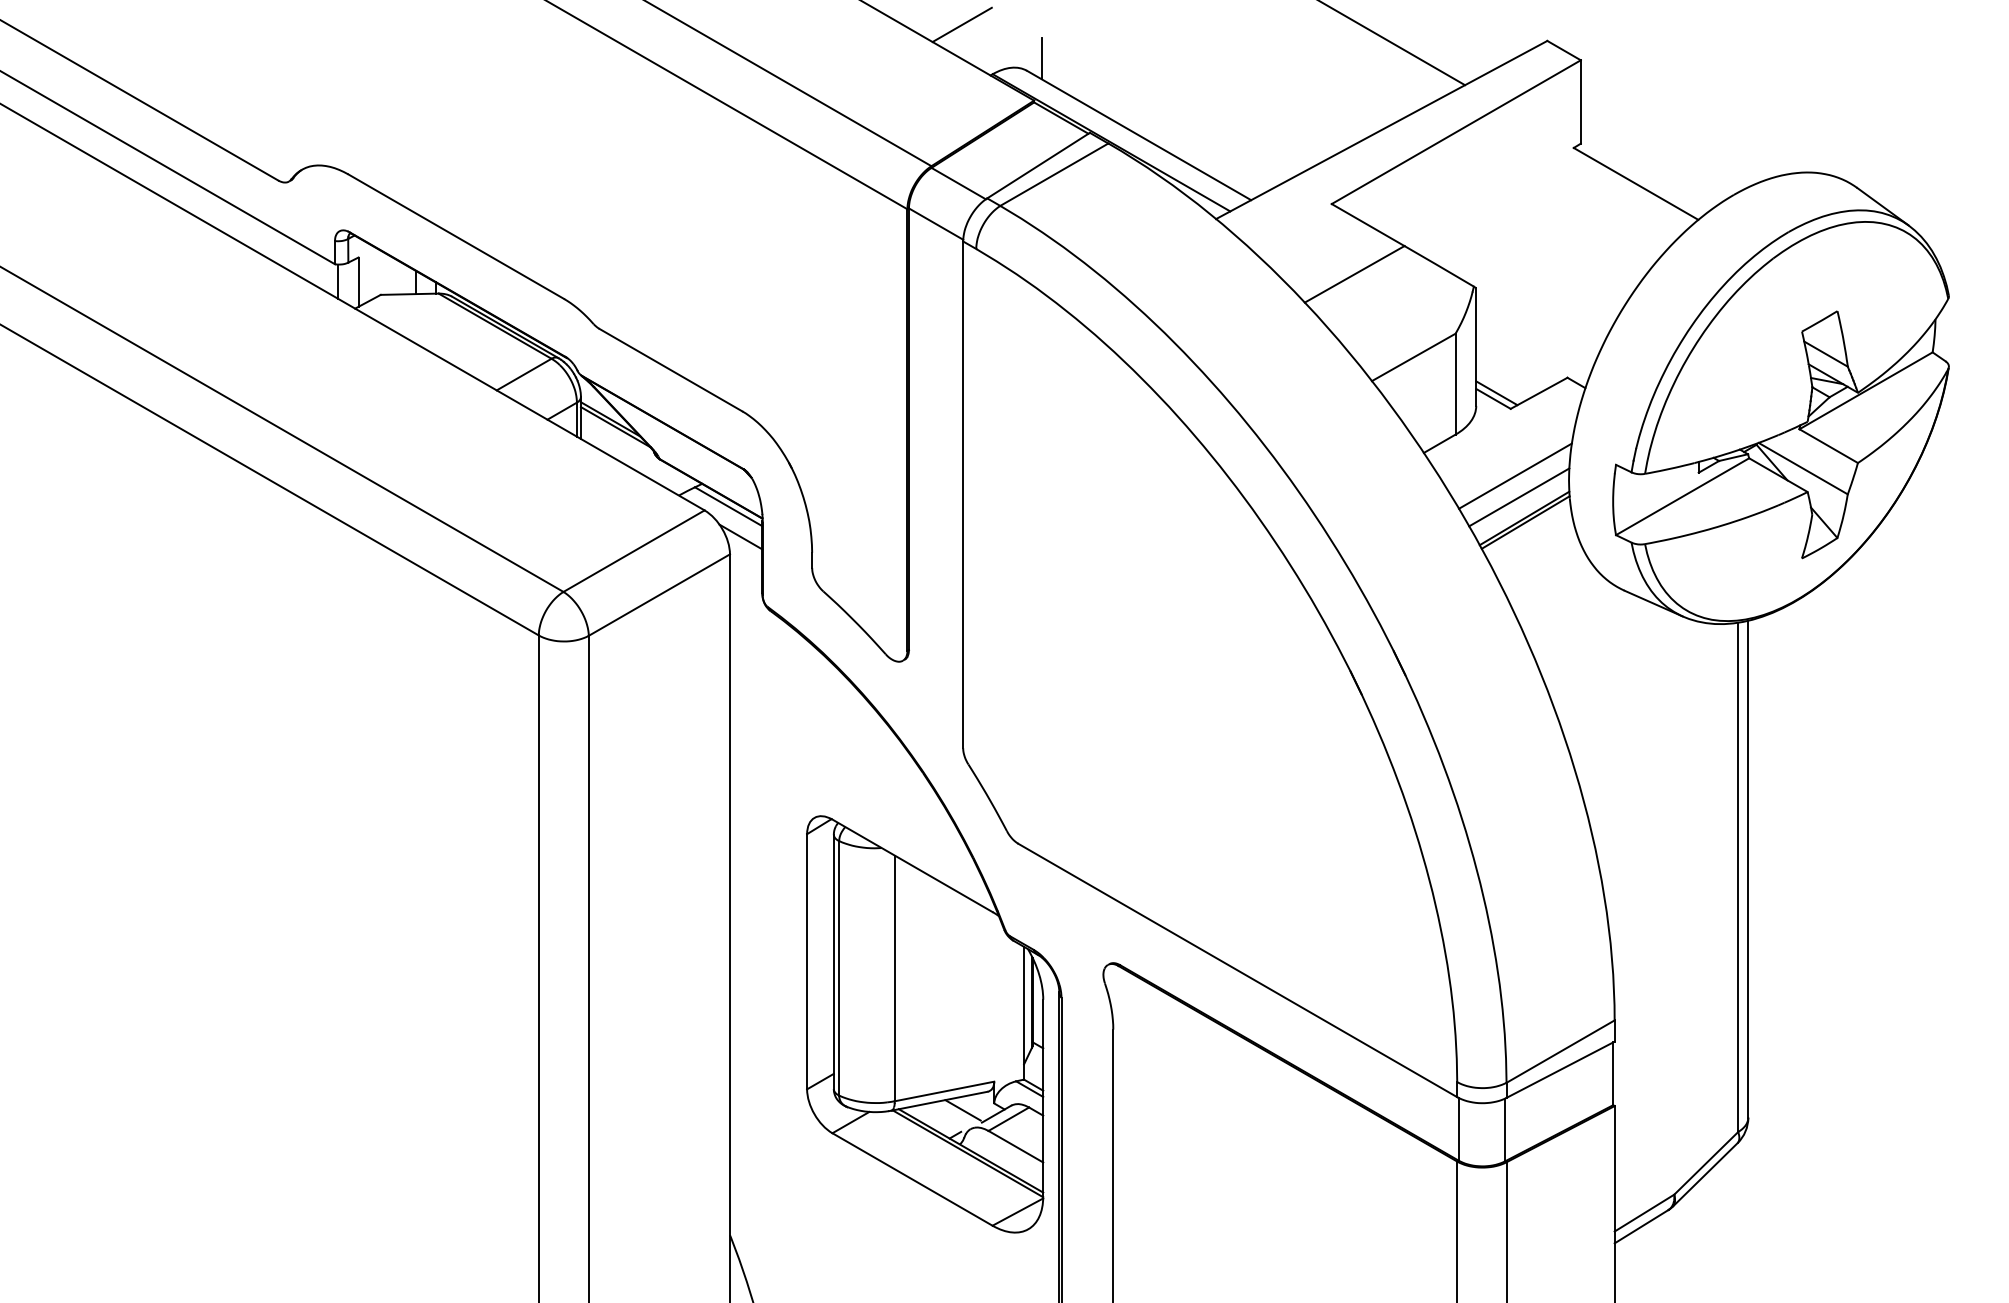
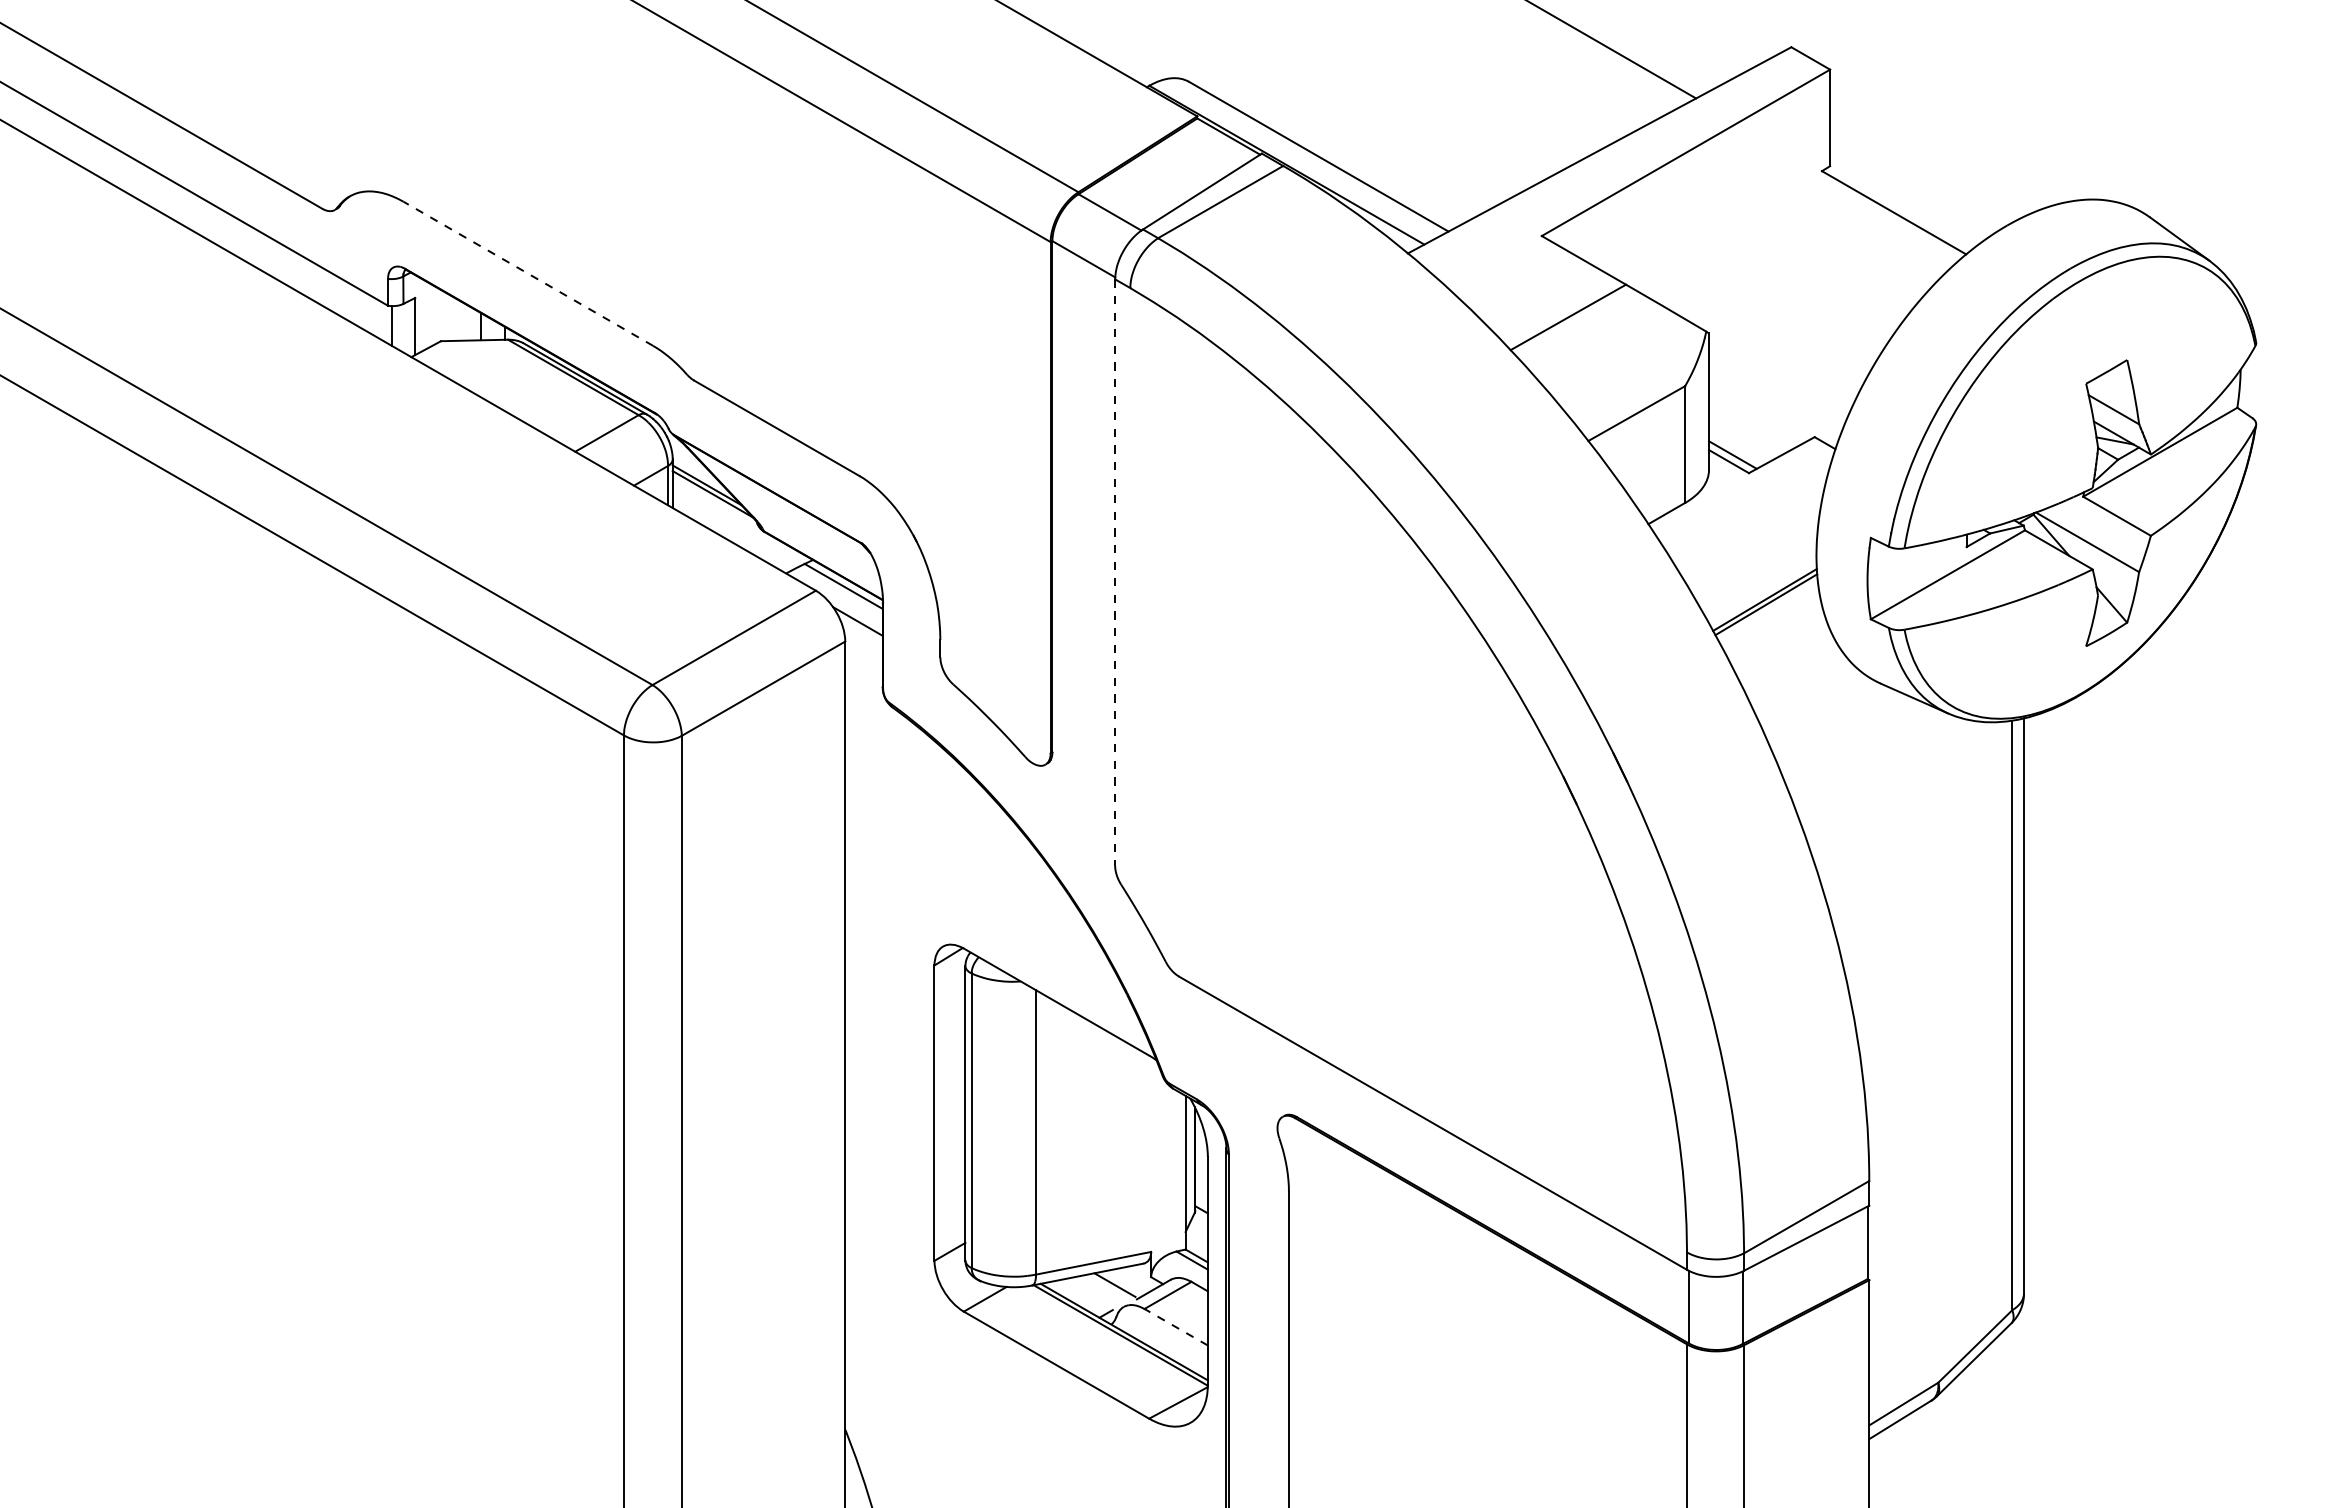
line: (961, 24) -> (1113, 28), removed
line: (1042, 58) -> (1206, 67), removed
line: (455, 236) -> (527, 273), solid -> dashed
line: (1515, 475) -> (1754, 550), removed
line: (963, 495) -> (1115, 573), solid -> dashed
line: (1518, 497) -> (1758, 575), removed
line: (1016, 1146) -> (1176, 1327), solid -> dashed

